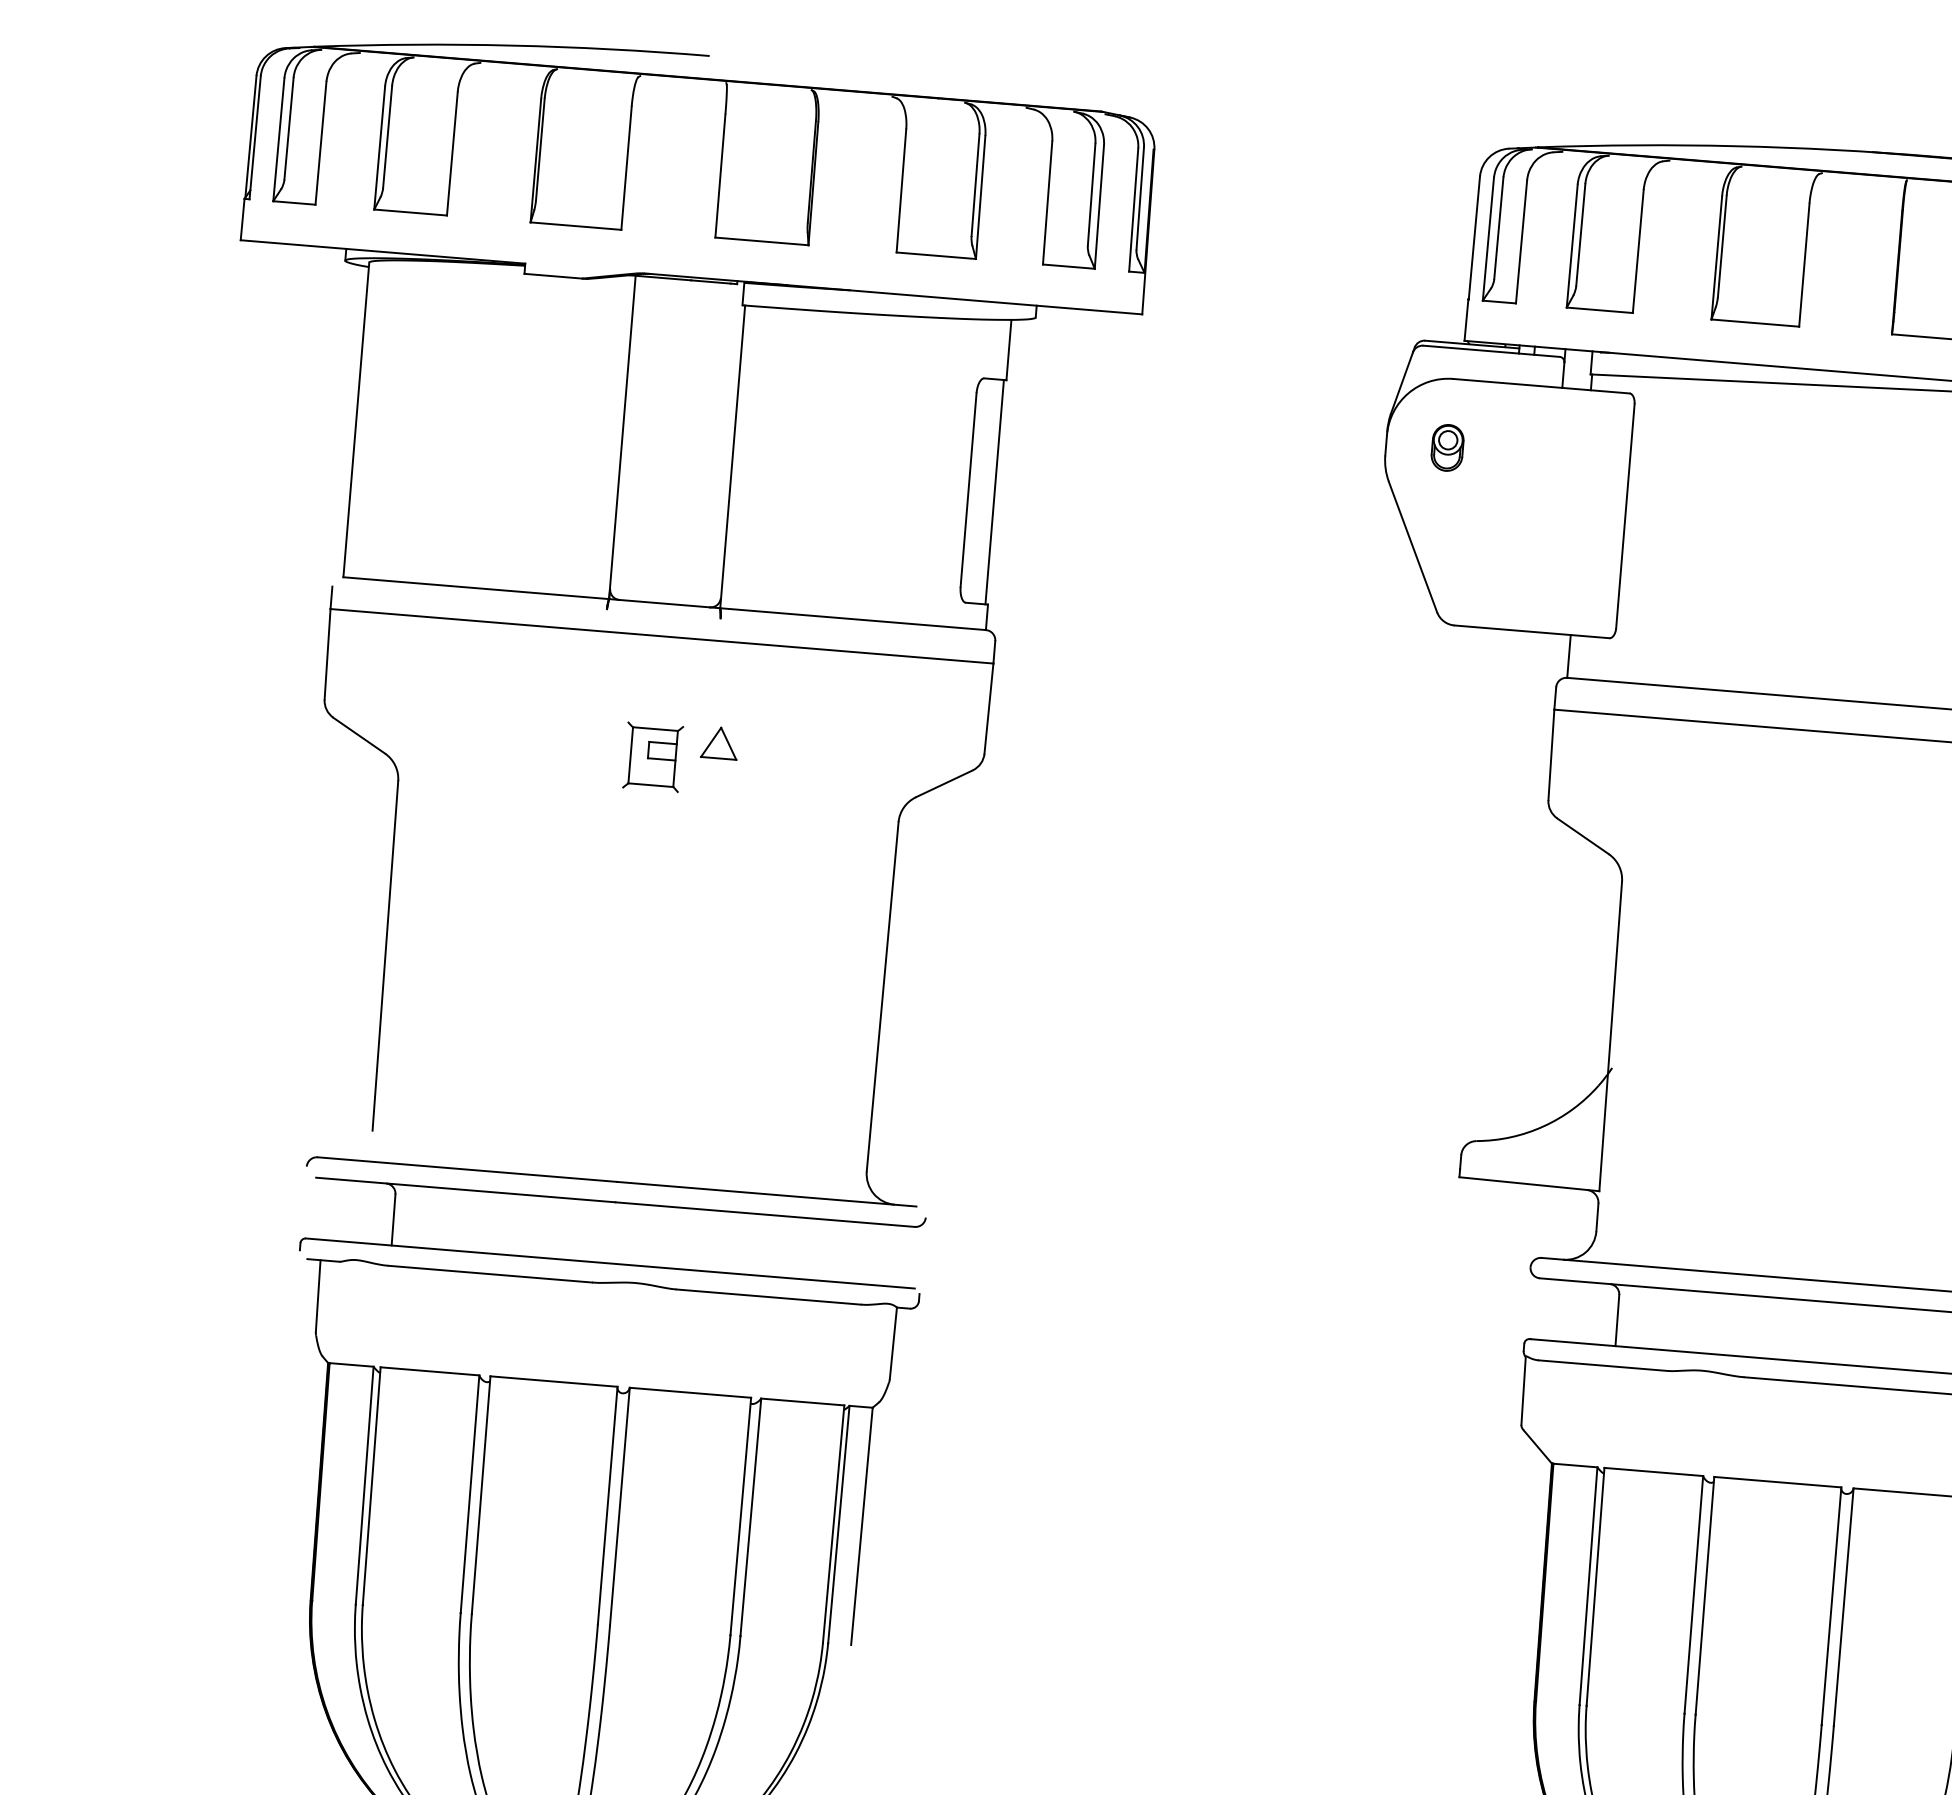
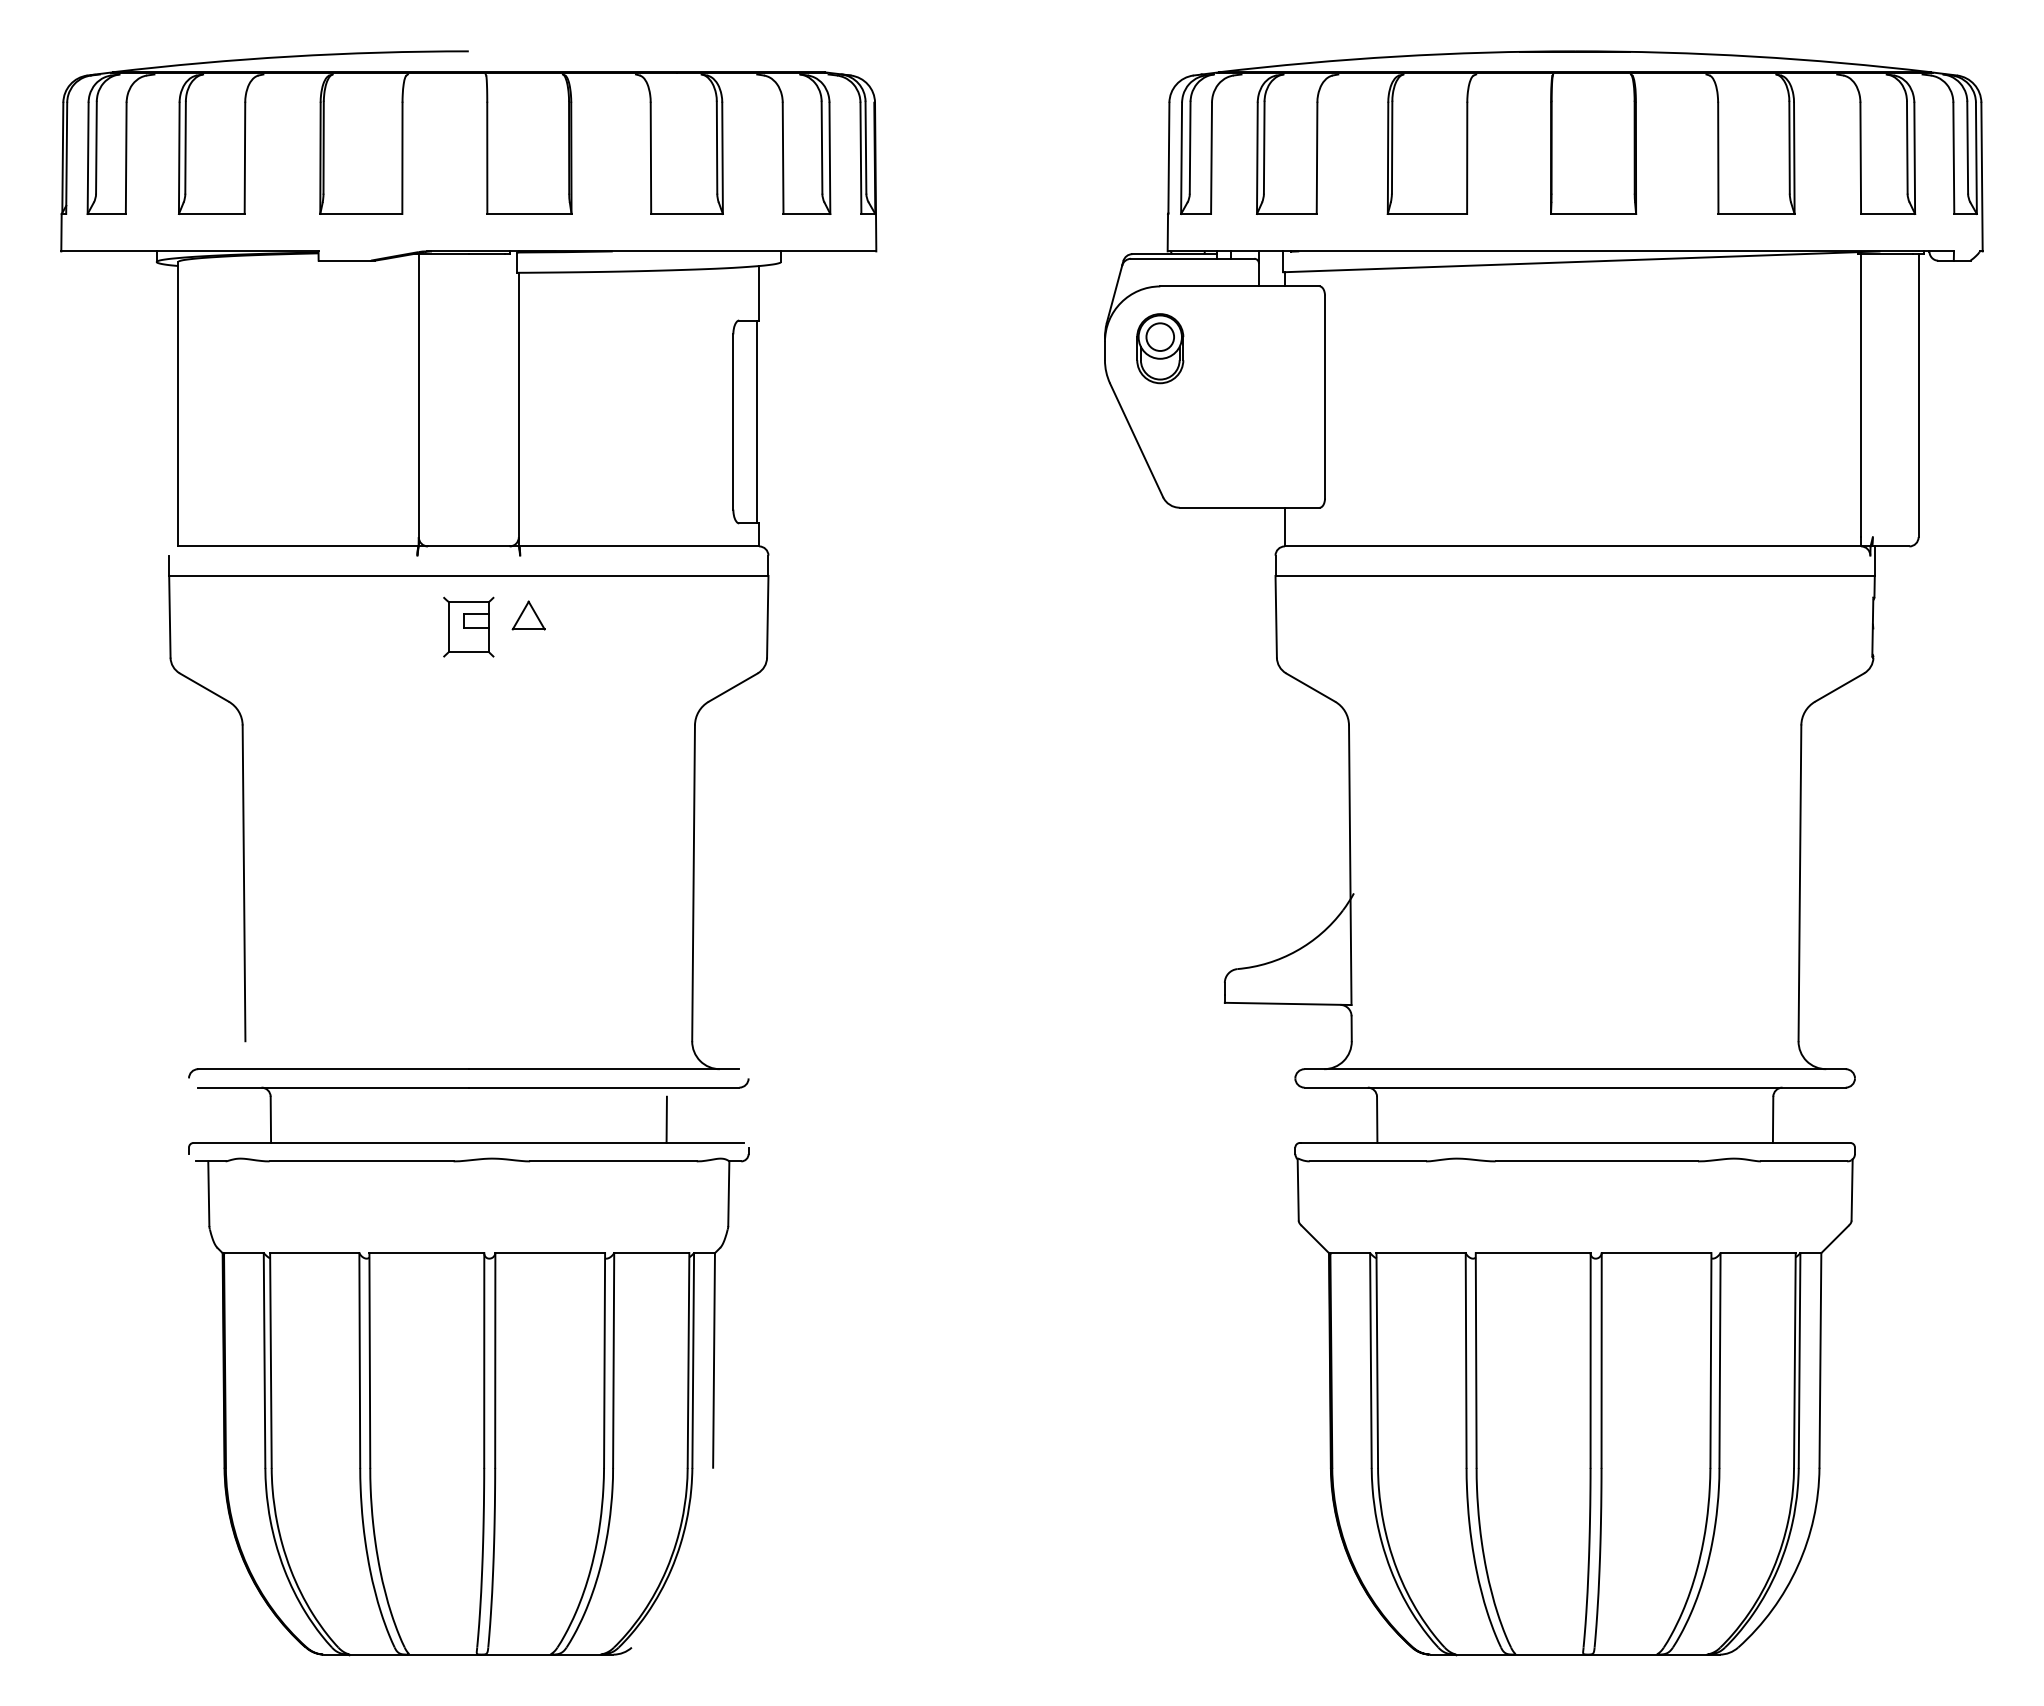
part: (1447, 447) -> (1160, 348), size x1.67
part: (719, 743) -> (528, 615), moved
part: (652, 756) -> (468, 626), moved
line: (831, 1255) -> (666, 1119), added

